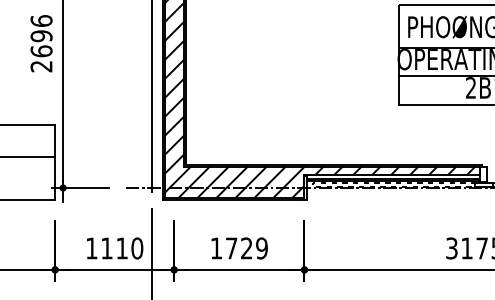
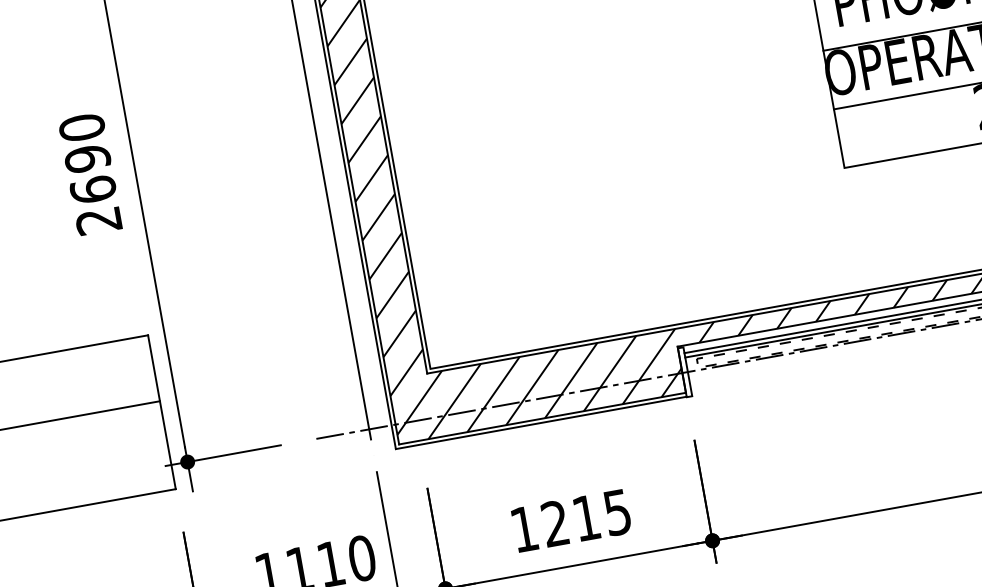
text: (41, 20) -> (81, 126), 2696 -> 2690
text: (246, 248) -> (585, 518), 1729 -> 1215

